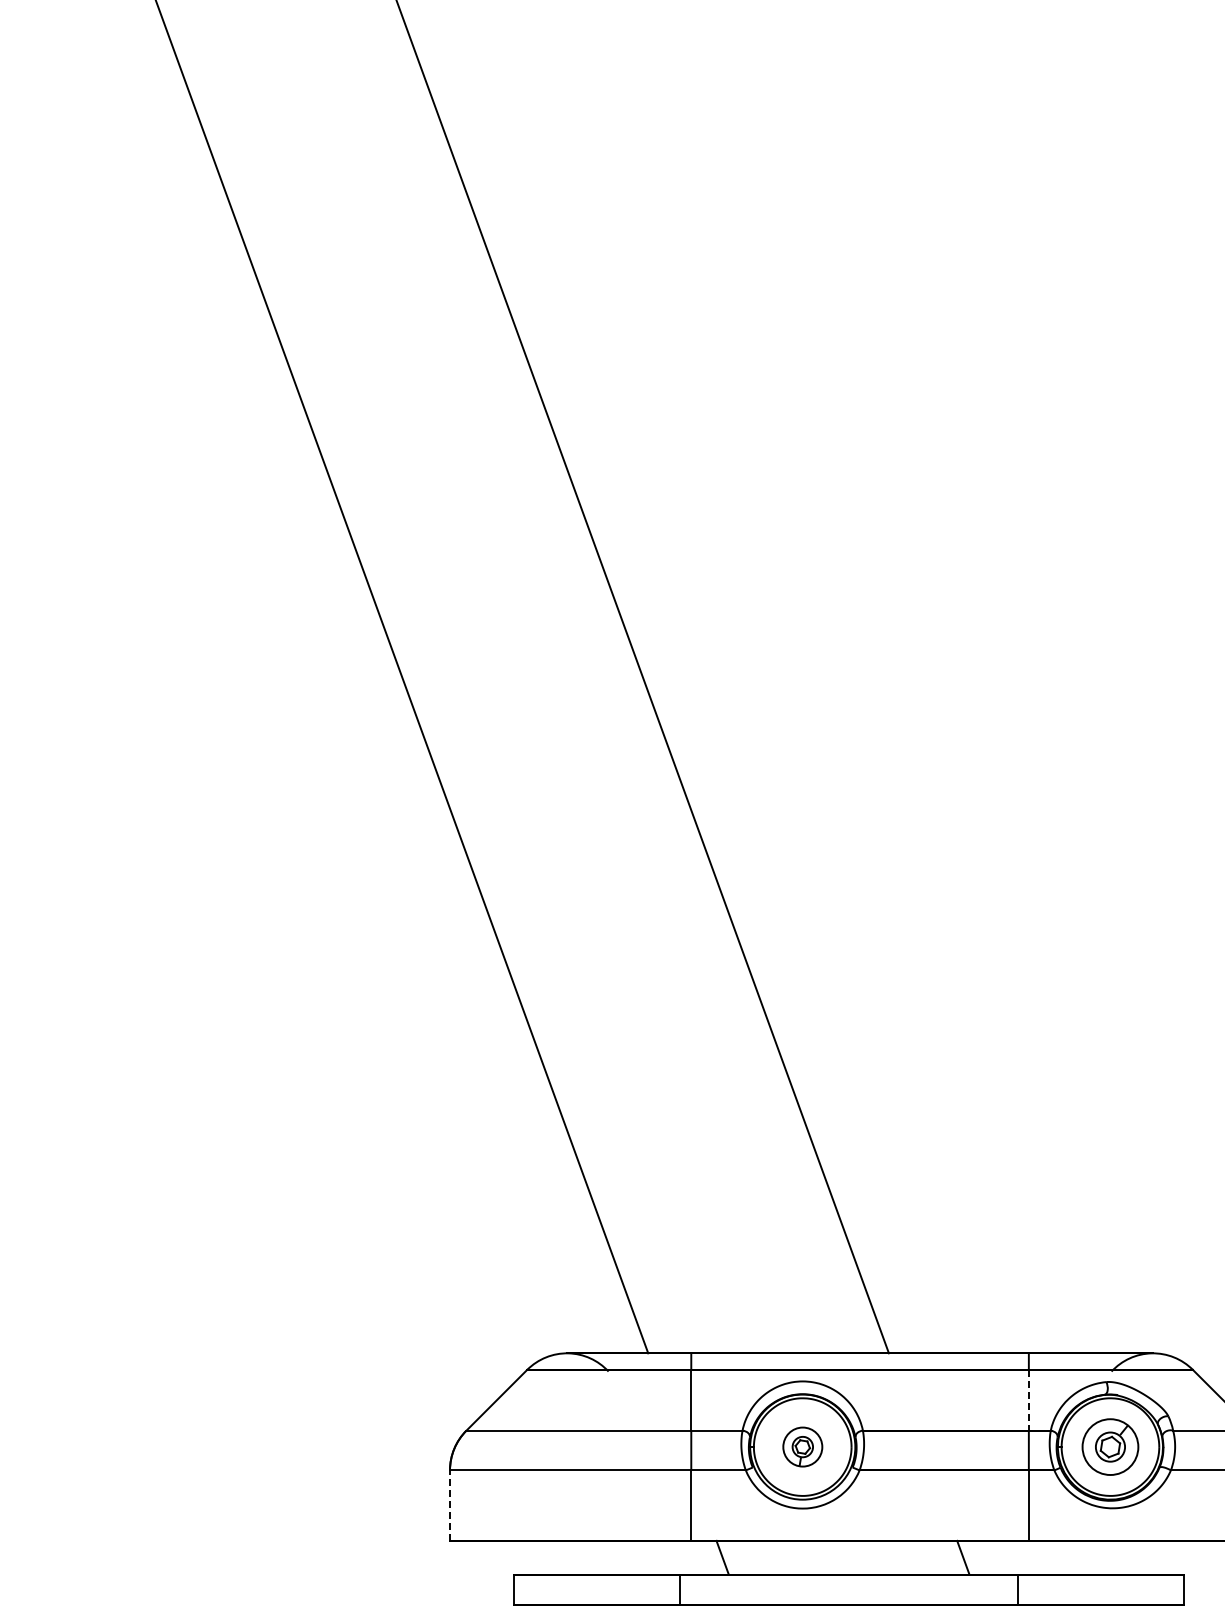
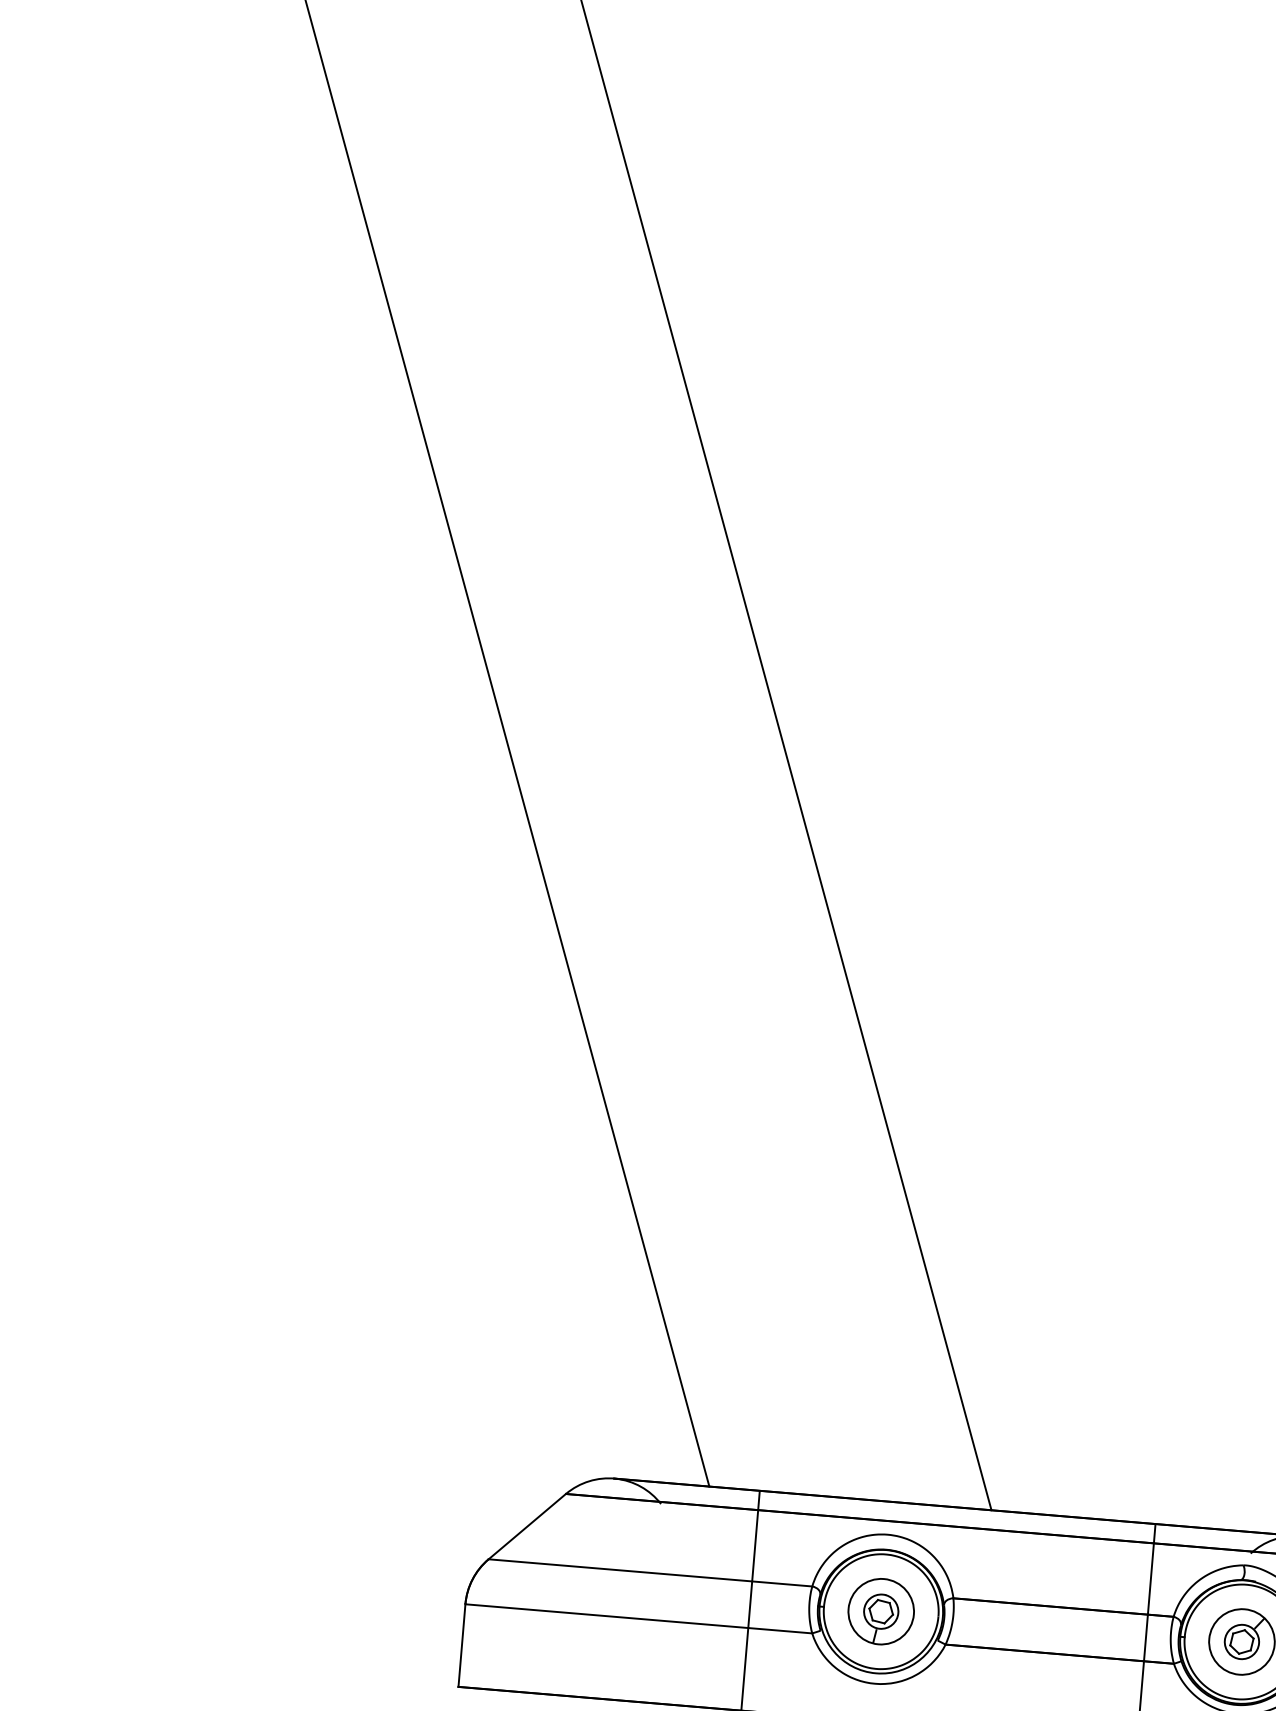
line: (1028, 1400) -> (1150, 1579), dashed -> solid
part: (802, 1446) -> (881, 1610), size x1.43
line: (450, 1505) -> (462, 1645), dashed -> solid

